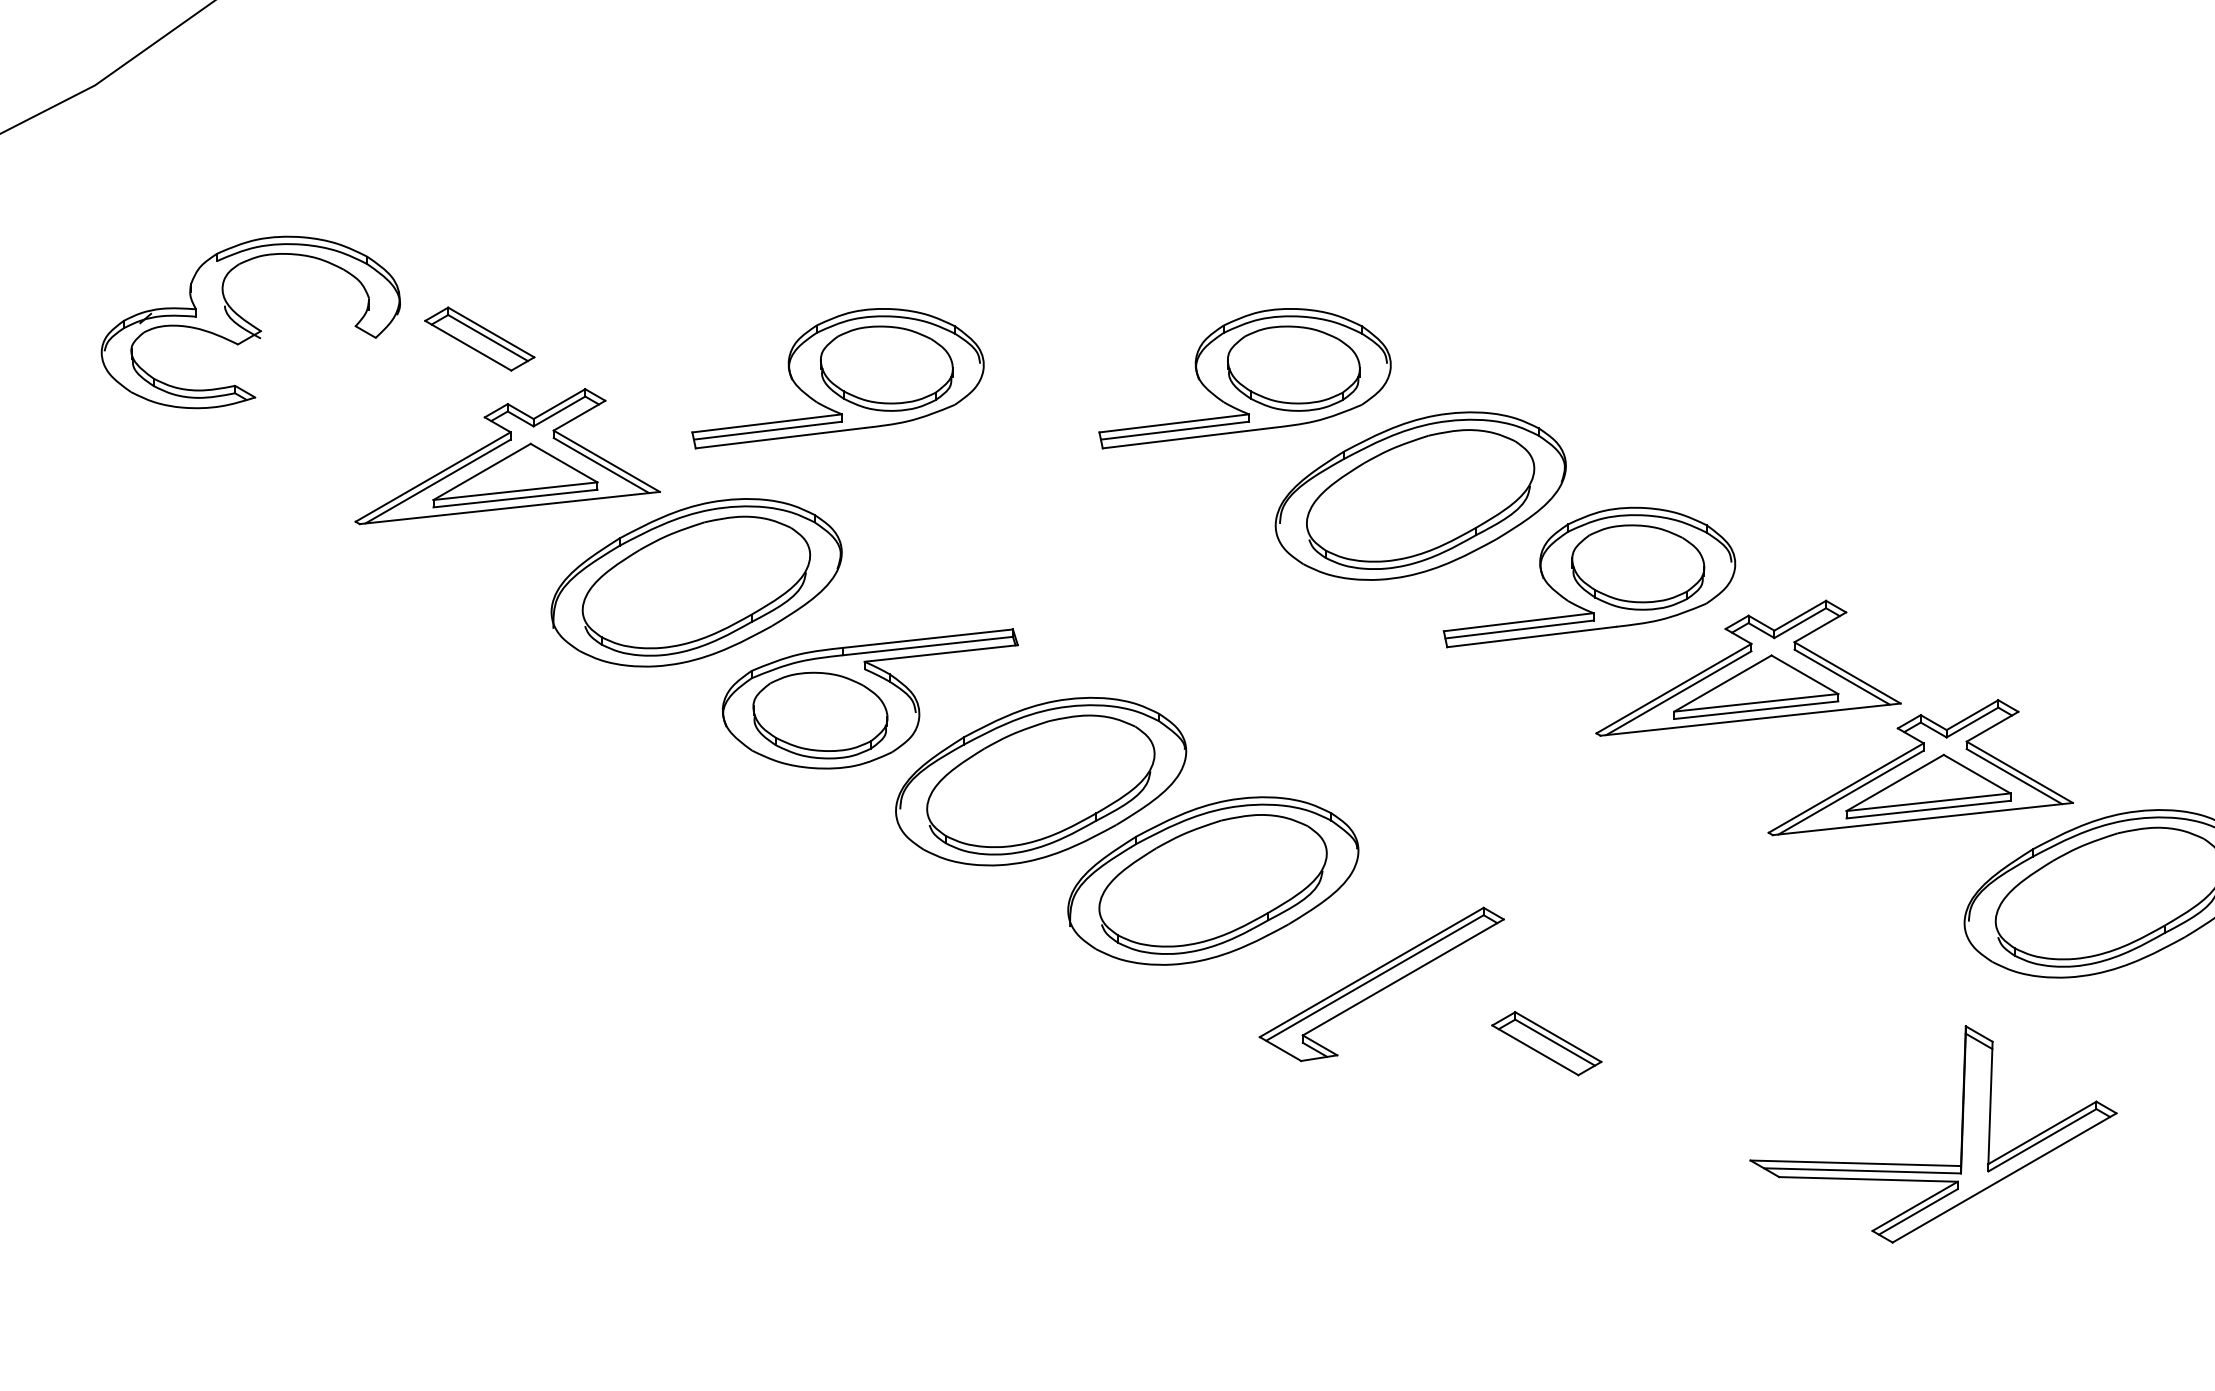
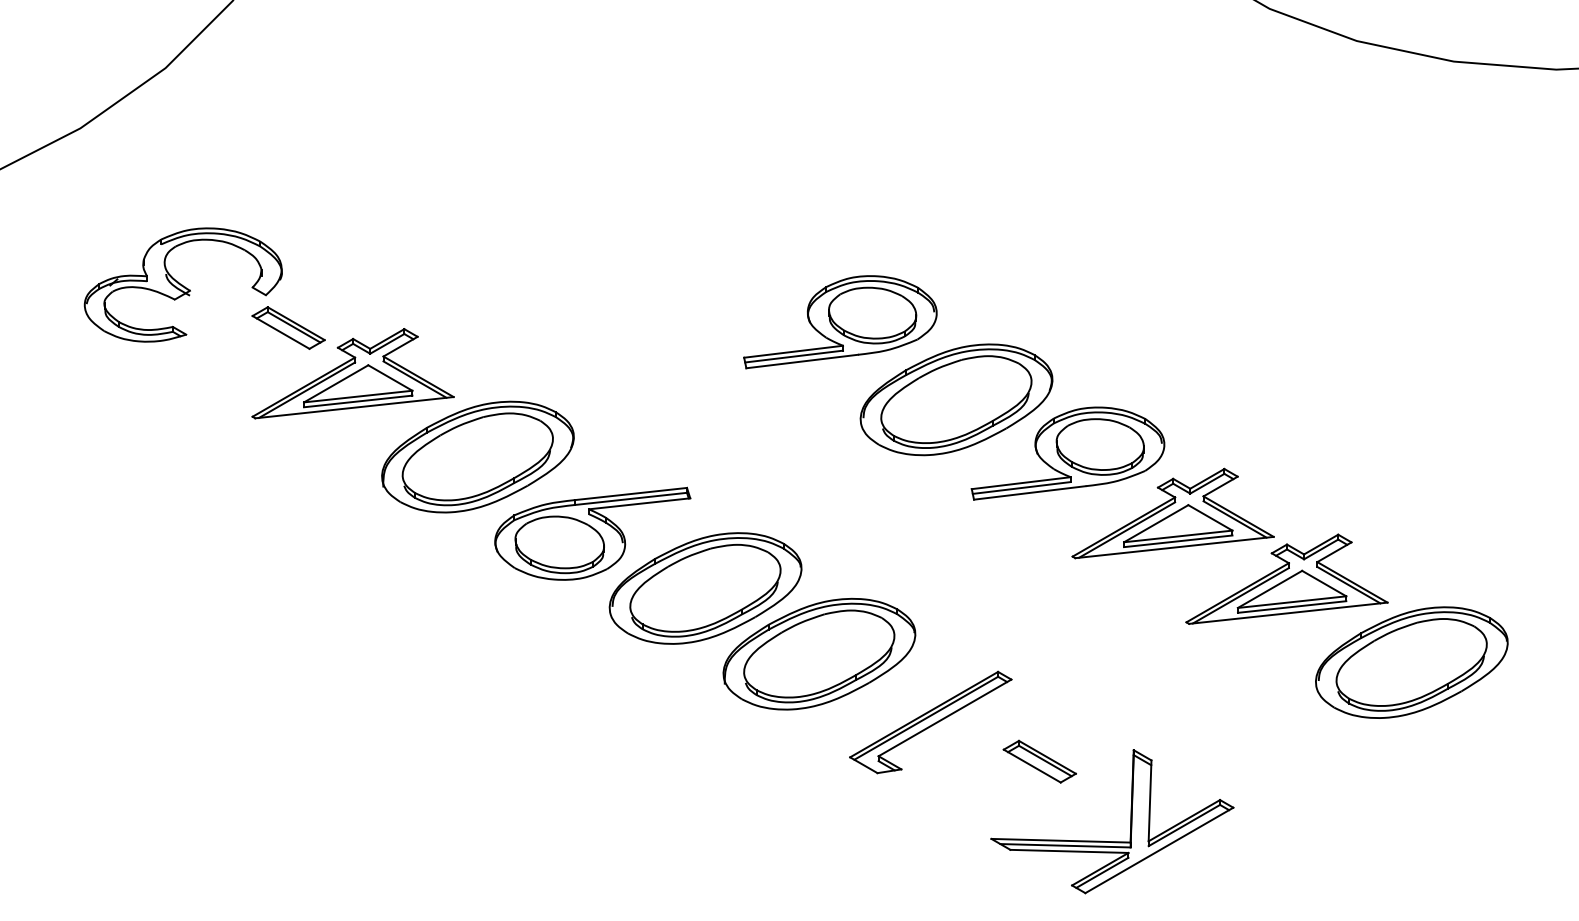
part: (479, 338) -> (288, 327), moved
part: (838, 379) -> (571, 322), removed
part: (1960, 1134) -> (1130, 821), moved

